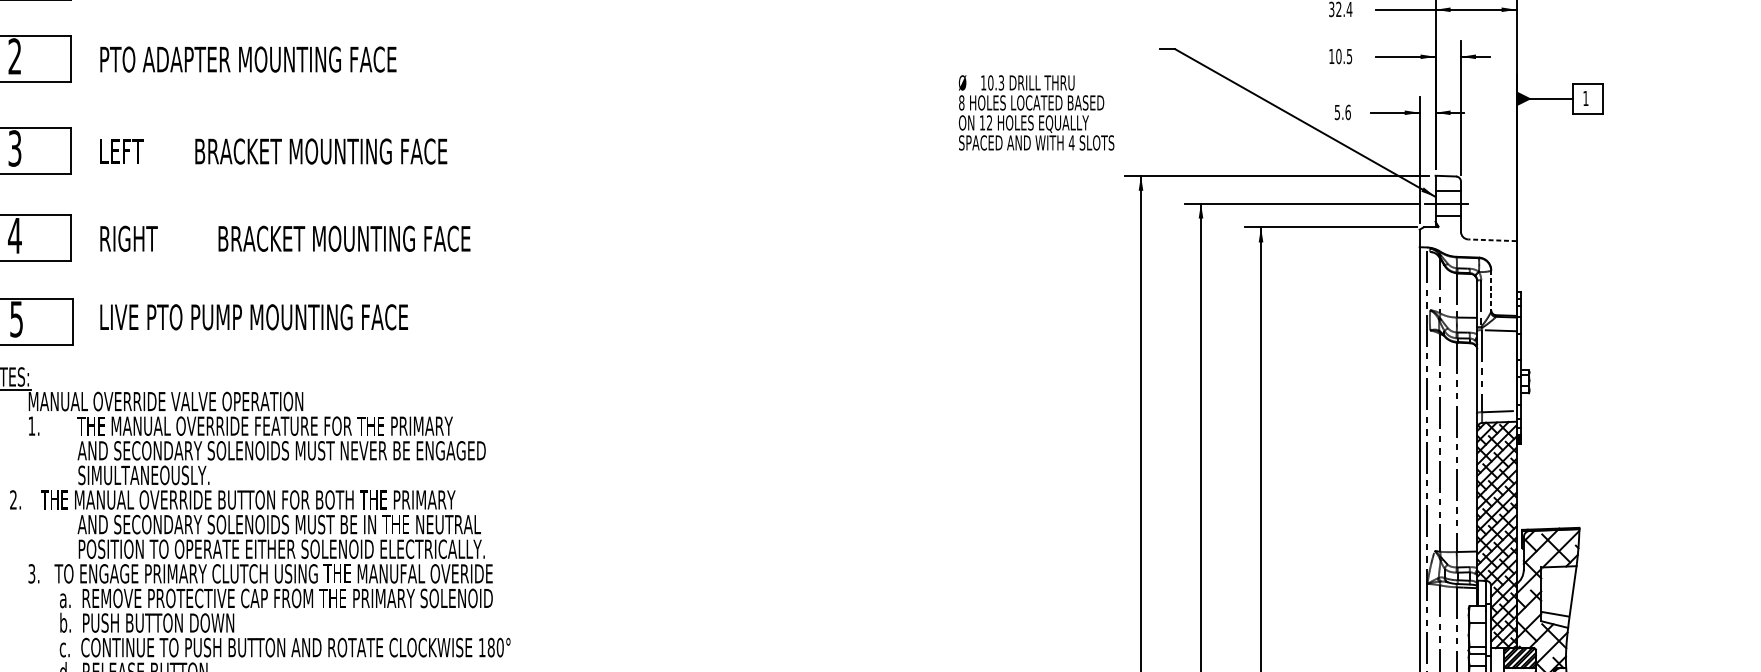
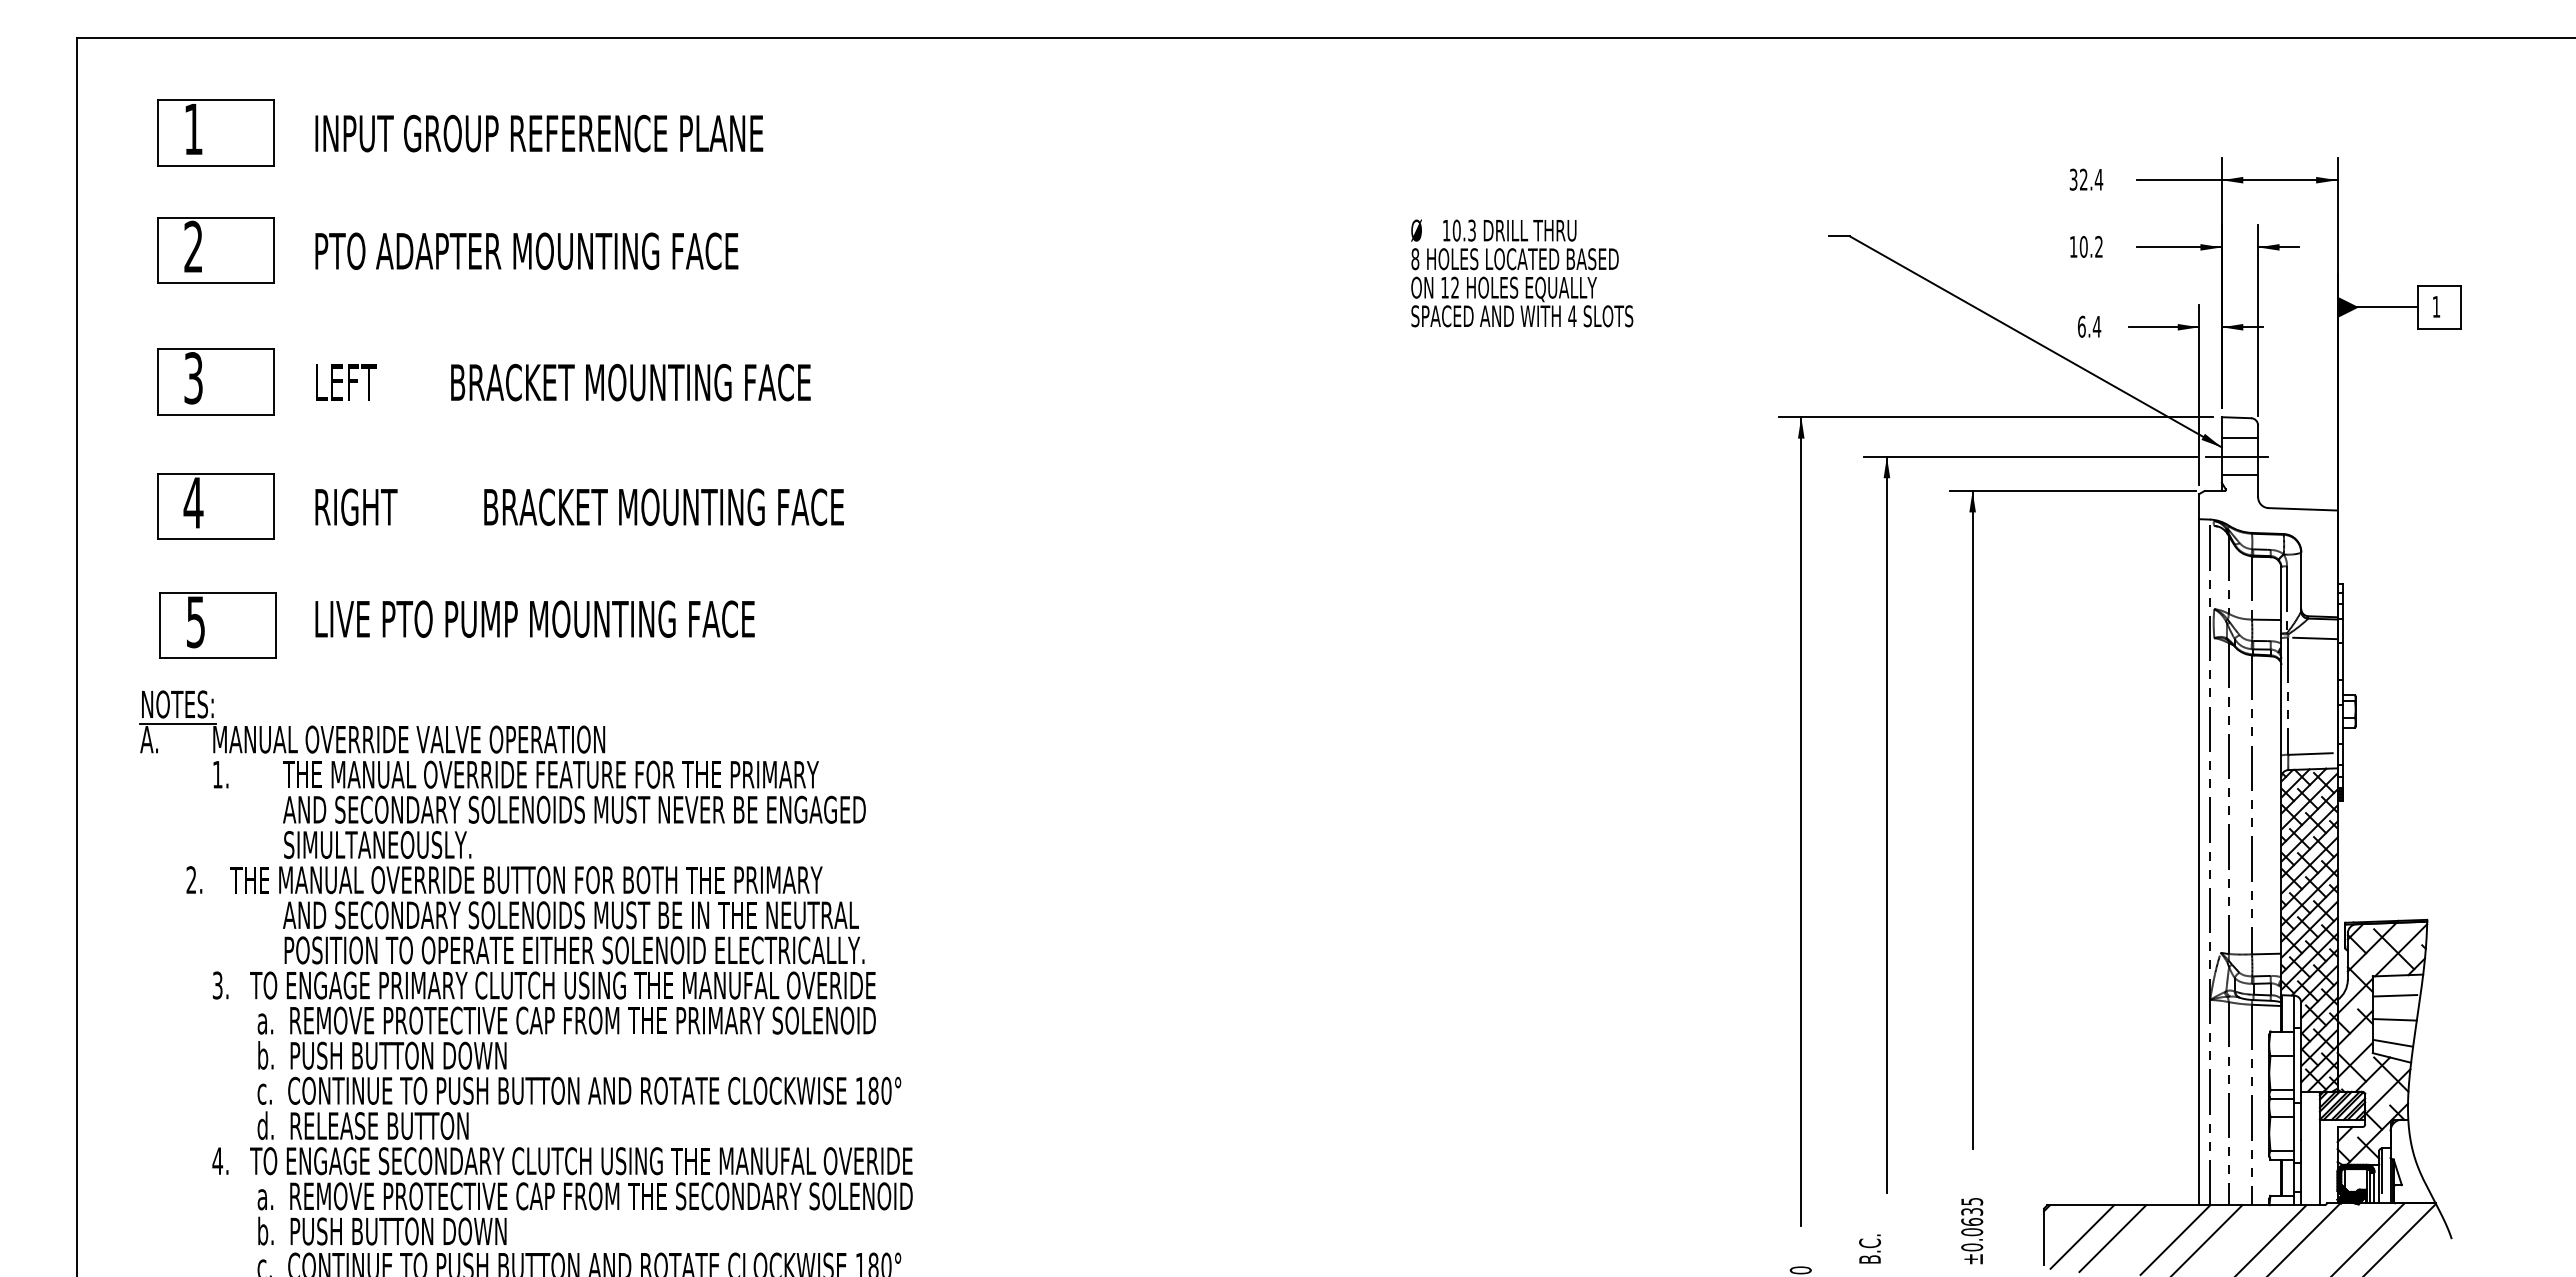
text: (1349, 56) -> (2098, 246), 10.5 -> 10.2
text: (1036, 112) -> (1522, 273), moved
text: (1342, 112) -> (2089, 326), 5.6 -> 6.4
line: (1492, 240) -> (2302, 509), dashed -> solid
line: (1491, 290) -> (2301, 581), dashed -> solid
line: (1557, 580) -> (2396, 995), added
line: (1556, 597) -> (2394, 1019), added

